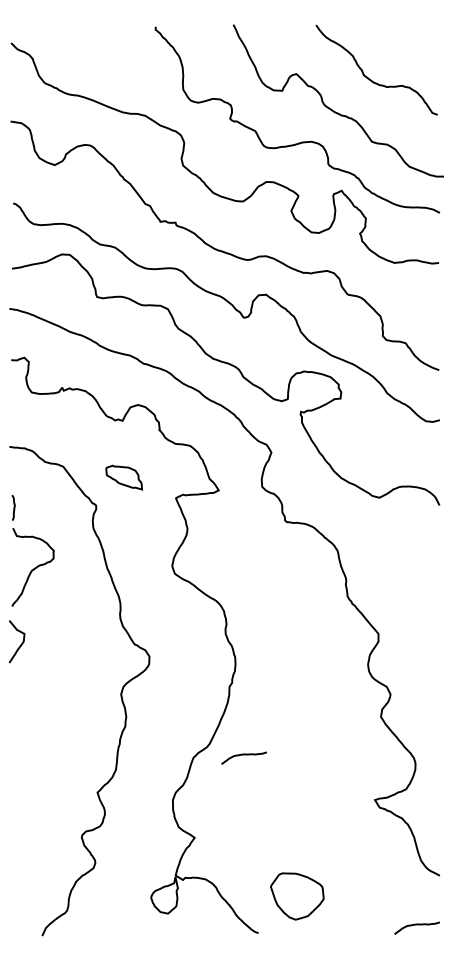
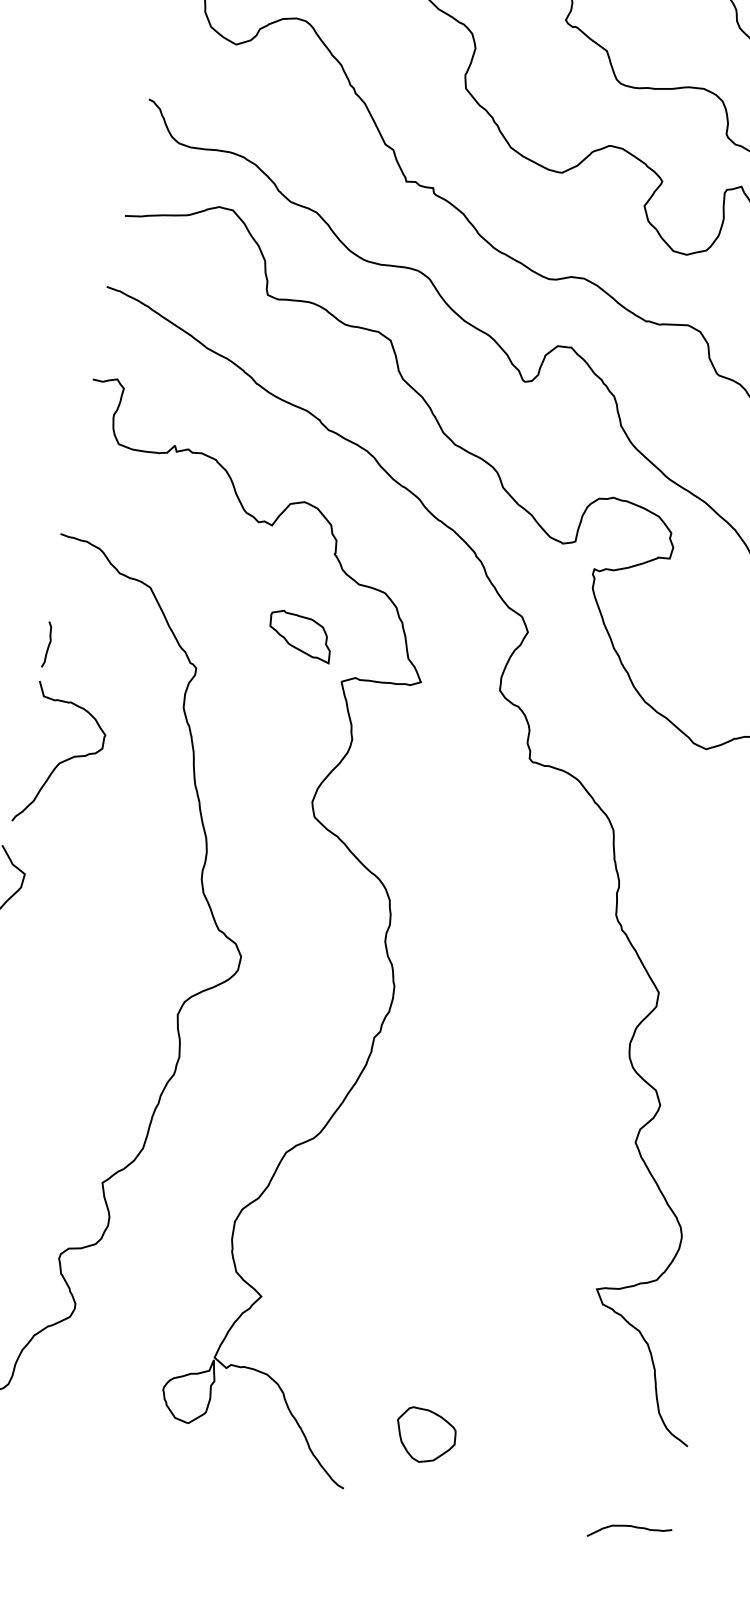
part: (123, 477) -> (299, 635), moved
curve: (243, 755) -> (376, 1165), removed
part: (297, 896) -> (425, 1435), size x0.62

